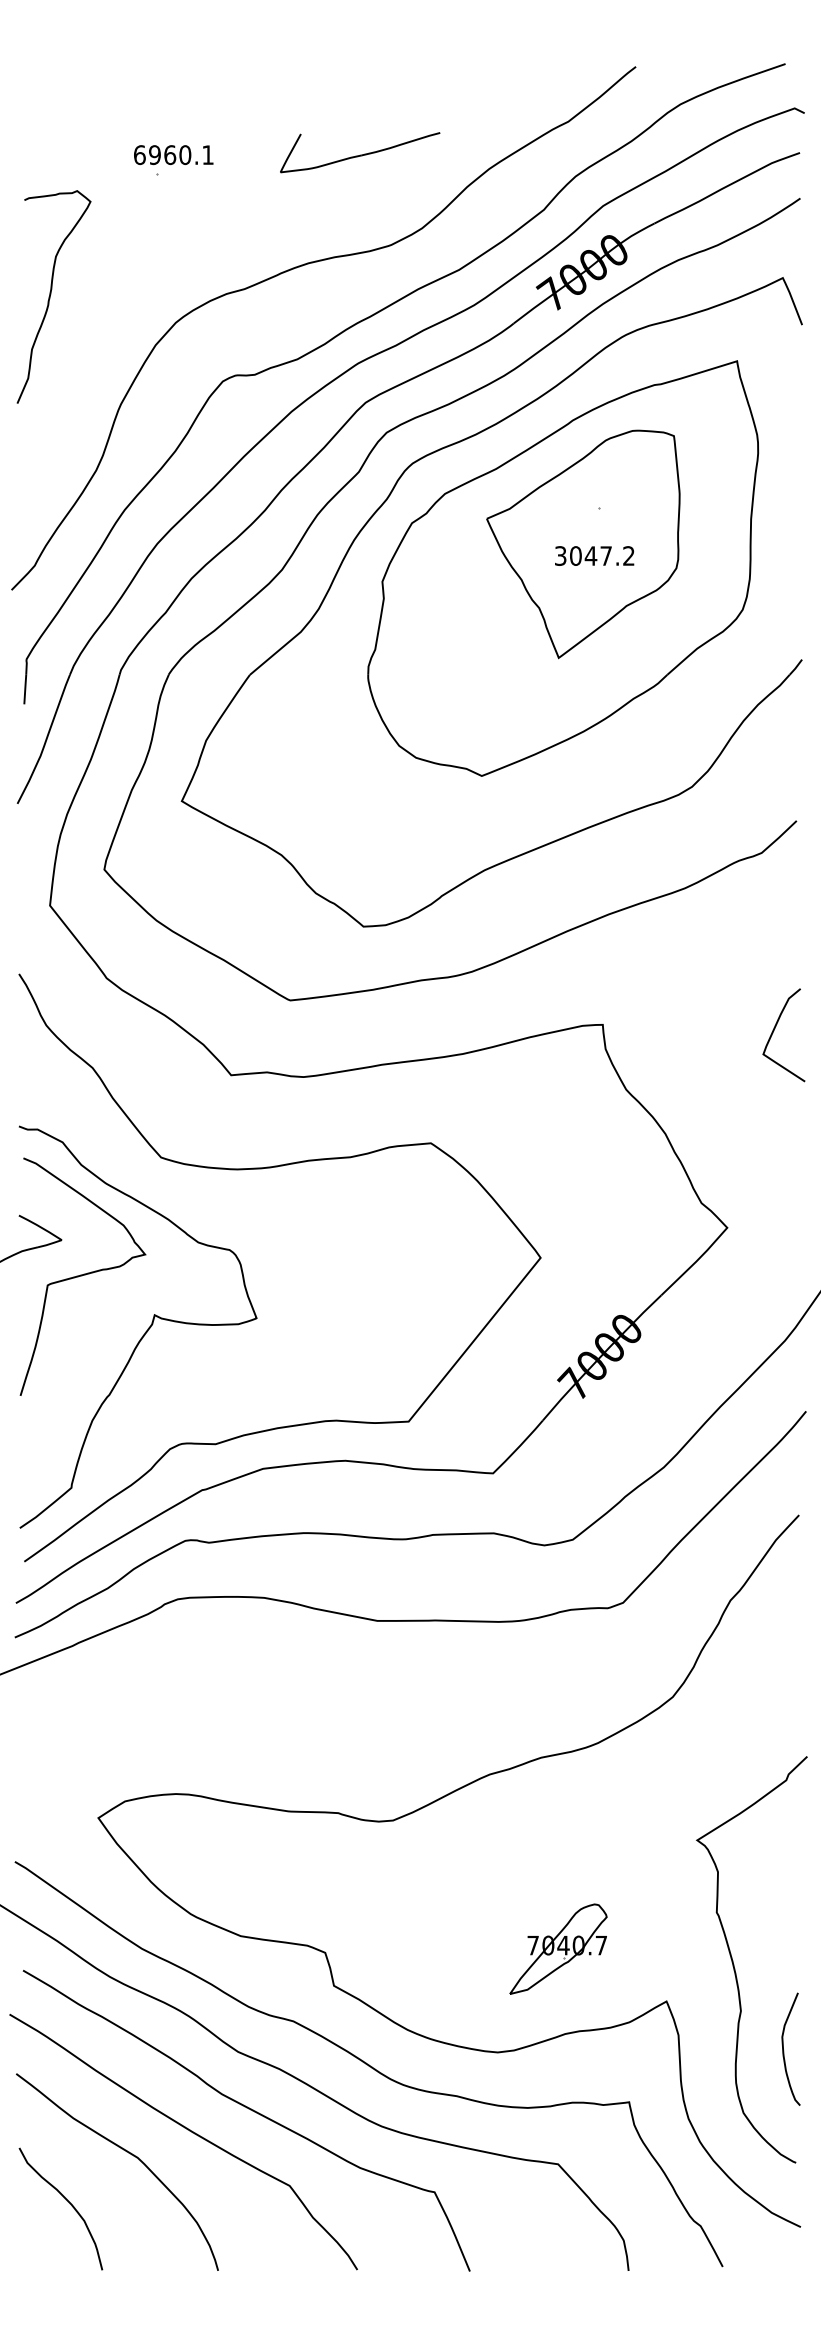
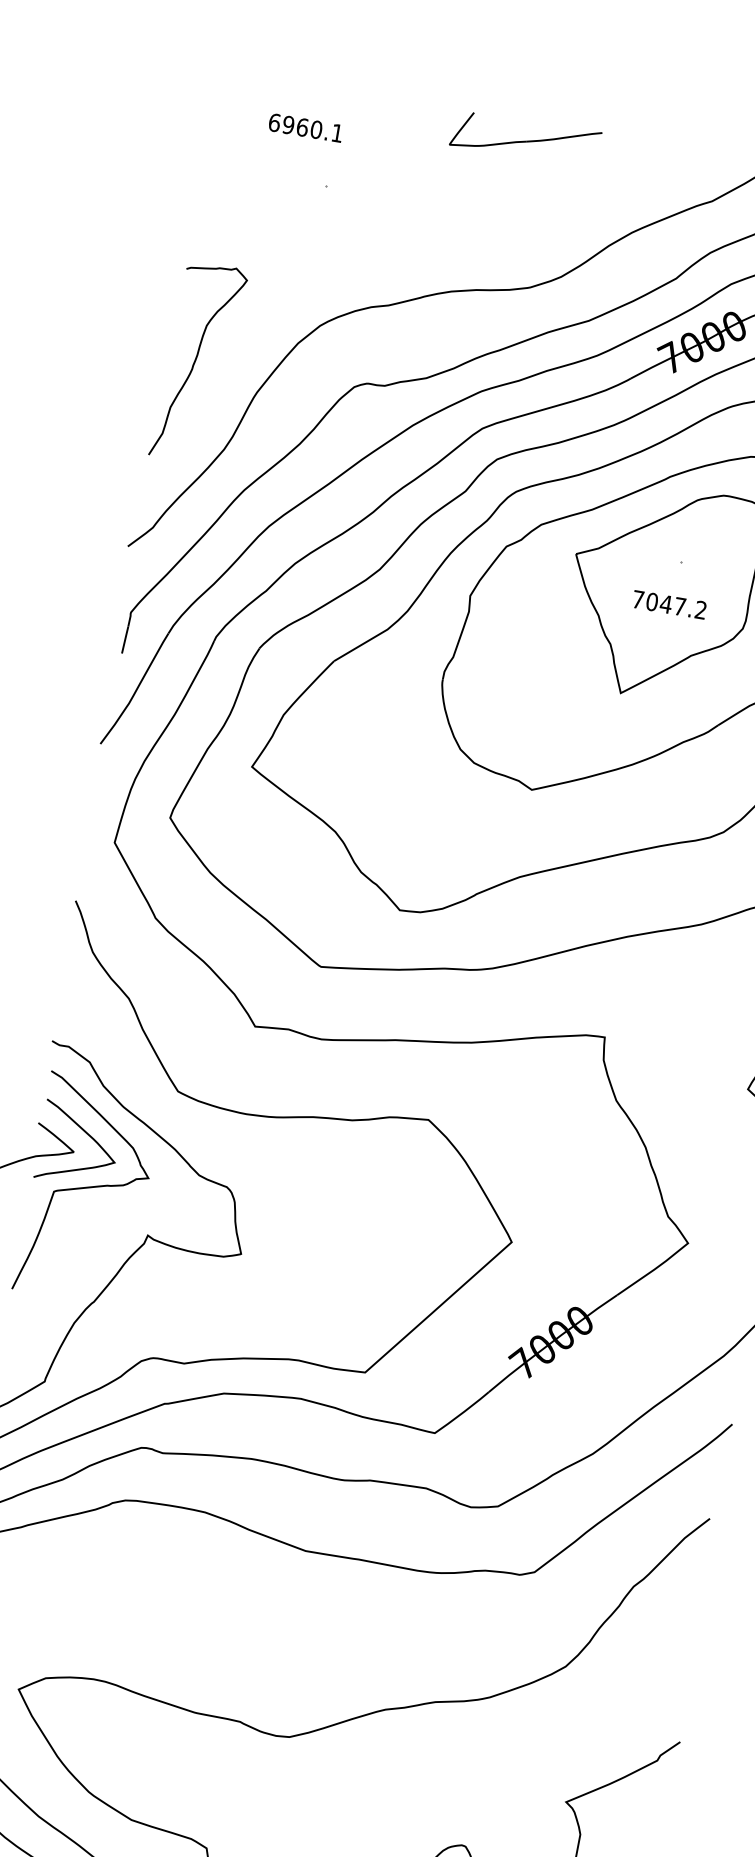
part: (360, 152) -> (526, 138), moved
text: (173, 155) -> (305, 128), moved
curve: (51, 294) -> (196, 359), moved
text: (560, 555) -> (638, 599), 3047.2 -> 7047.2
curve: (72, 1219) -> (87, 1134), added

